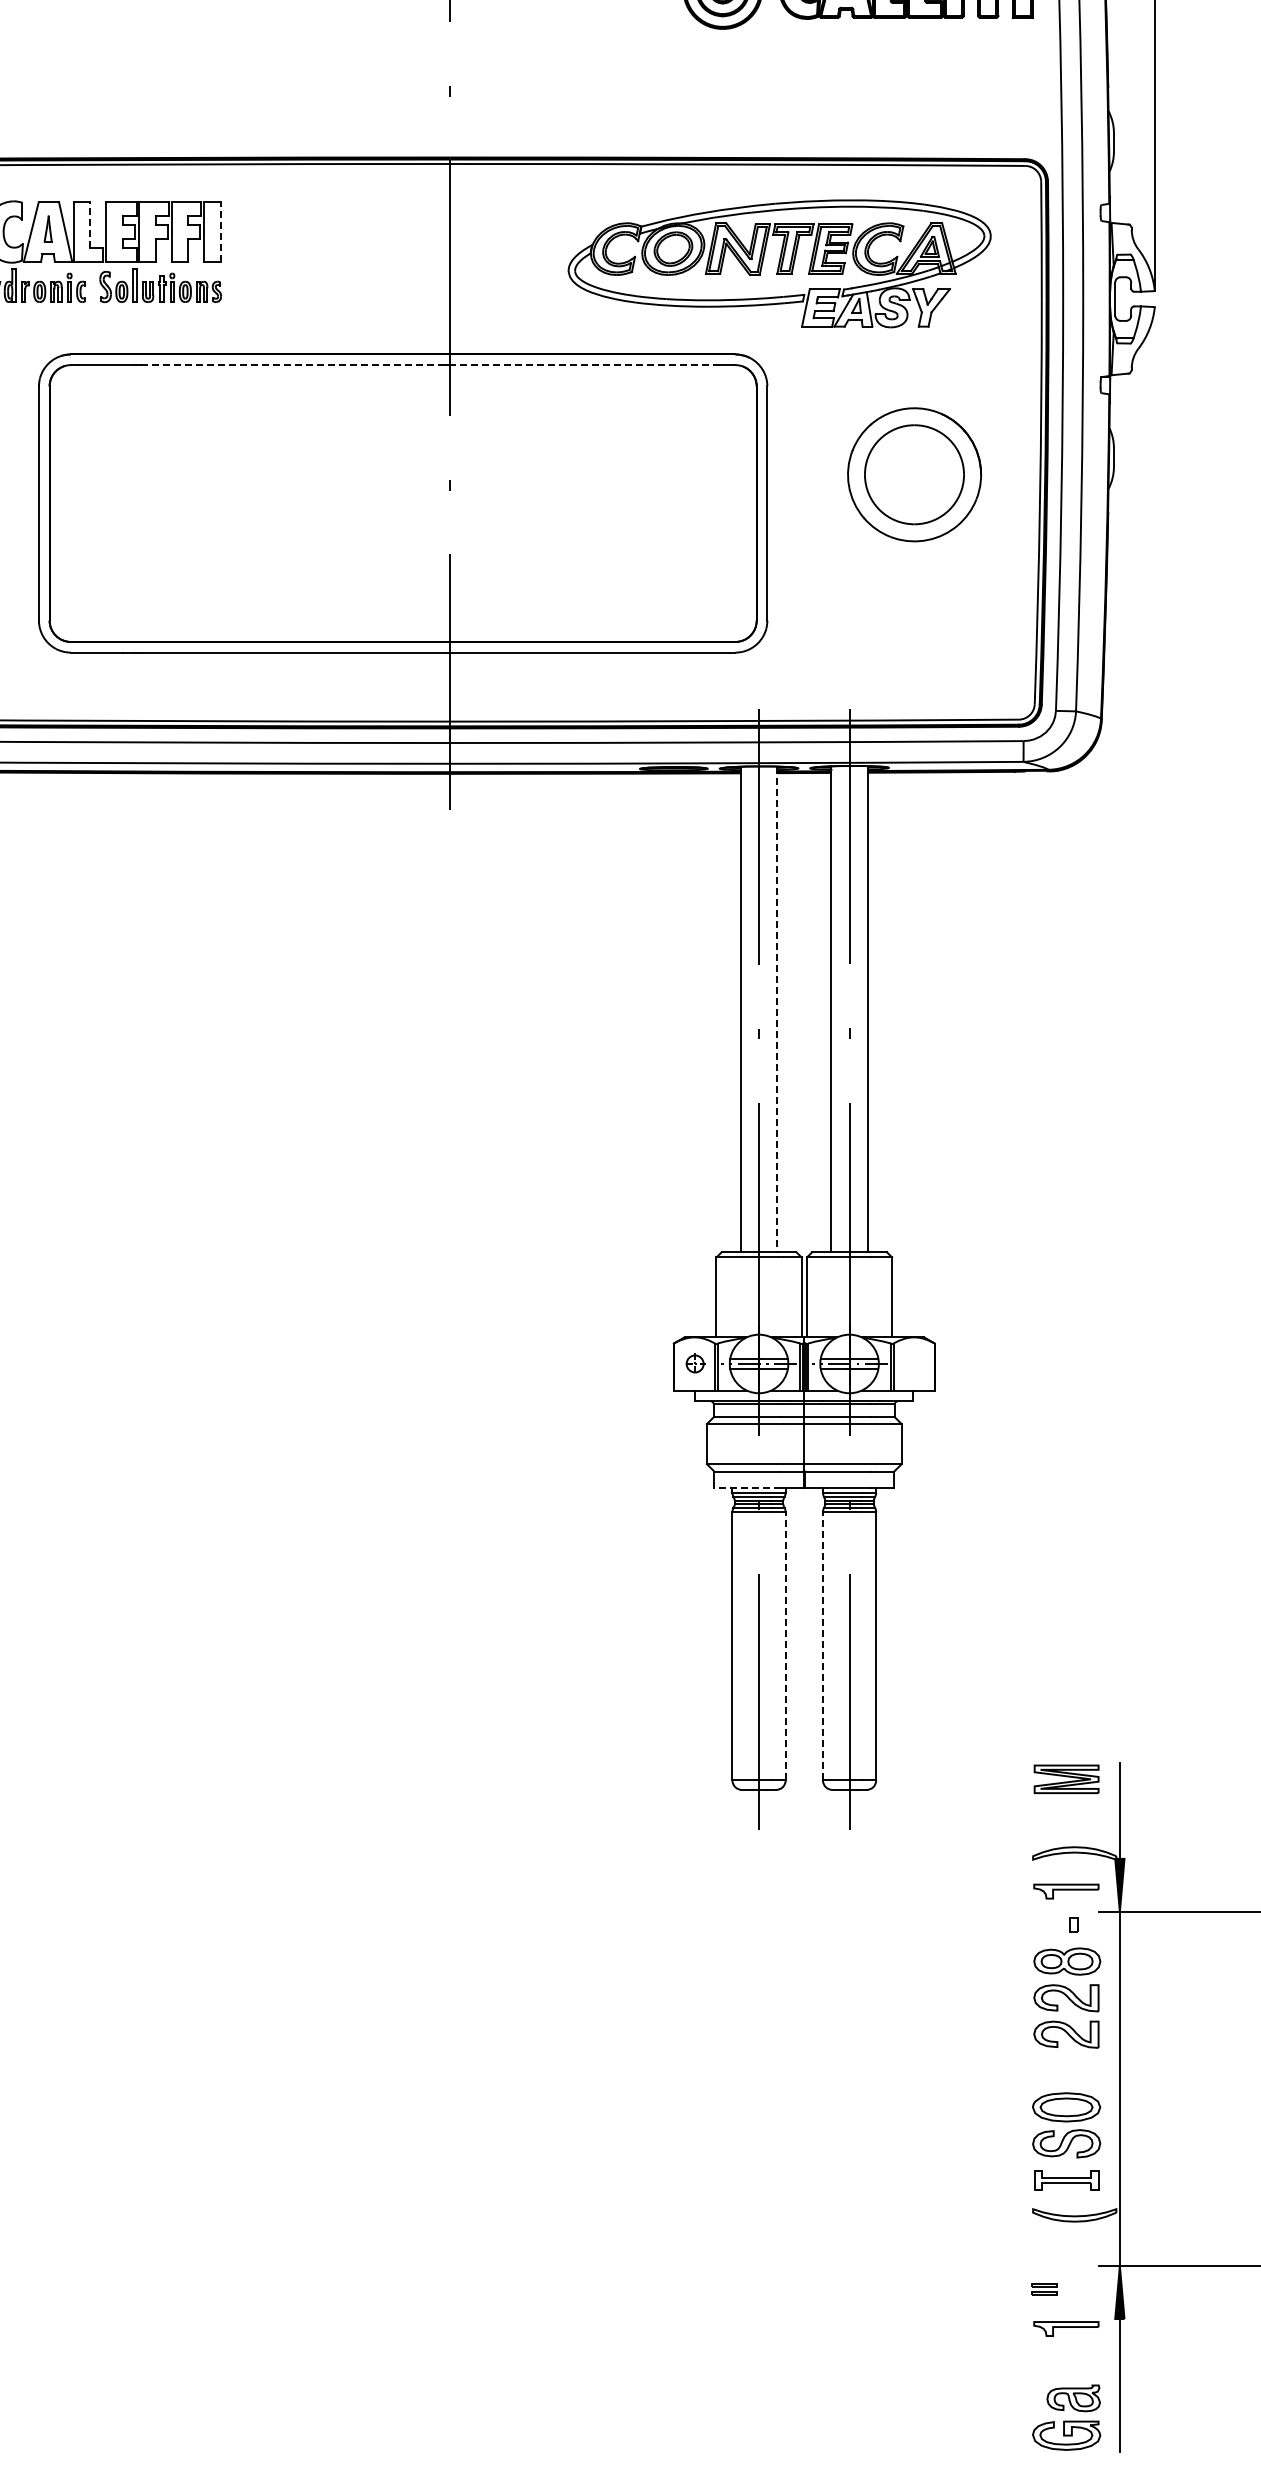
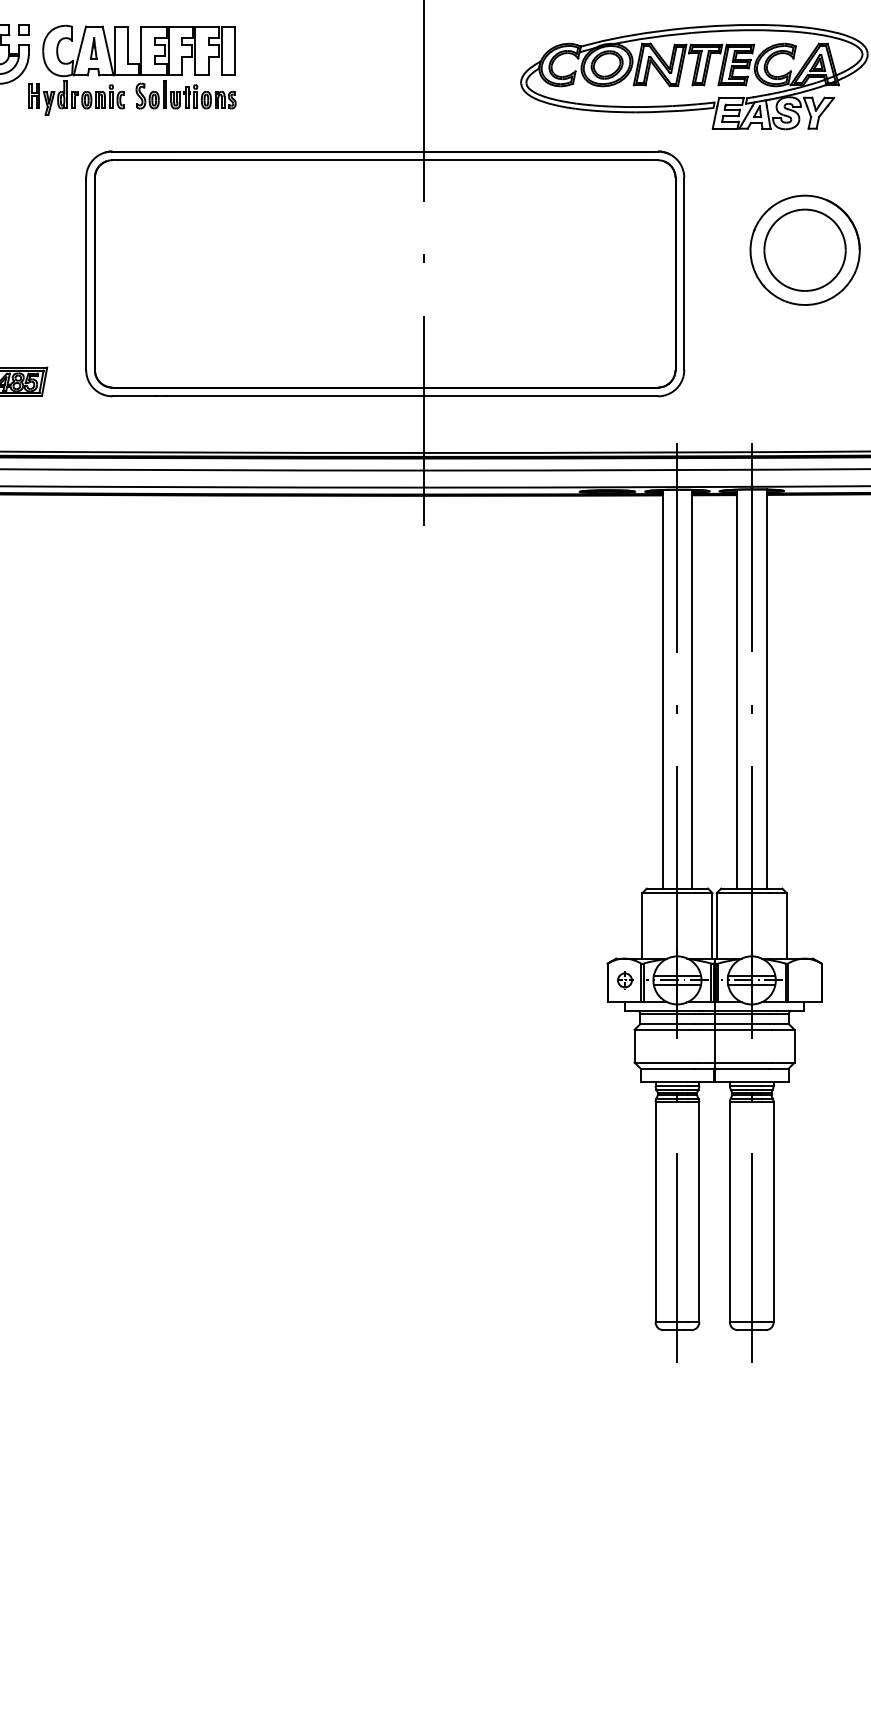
line: (90, 225) -> (128, 45), dashed -> solid
line: (220, 232) -> (235, 51), dashed -> solid
line: (292, 365) -> (294, 160), dashed -> solid
line: (584, 365) -> (534, 160), dashed -> solid
line: (777, 1009) -> (692, 689), dashed -> solid
line: (746, 1487) -> (667, 1081), dashed -> solid
line: (785, 1645) -> (699, 1211), dashed -> solid
line: (822, 1645) -> (729, 1211), dashed -> solid

